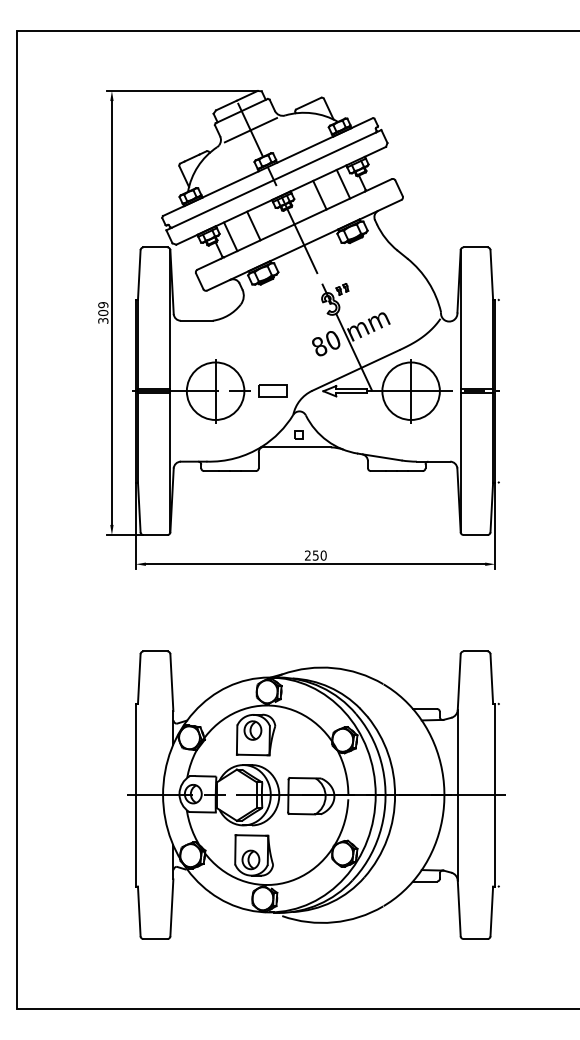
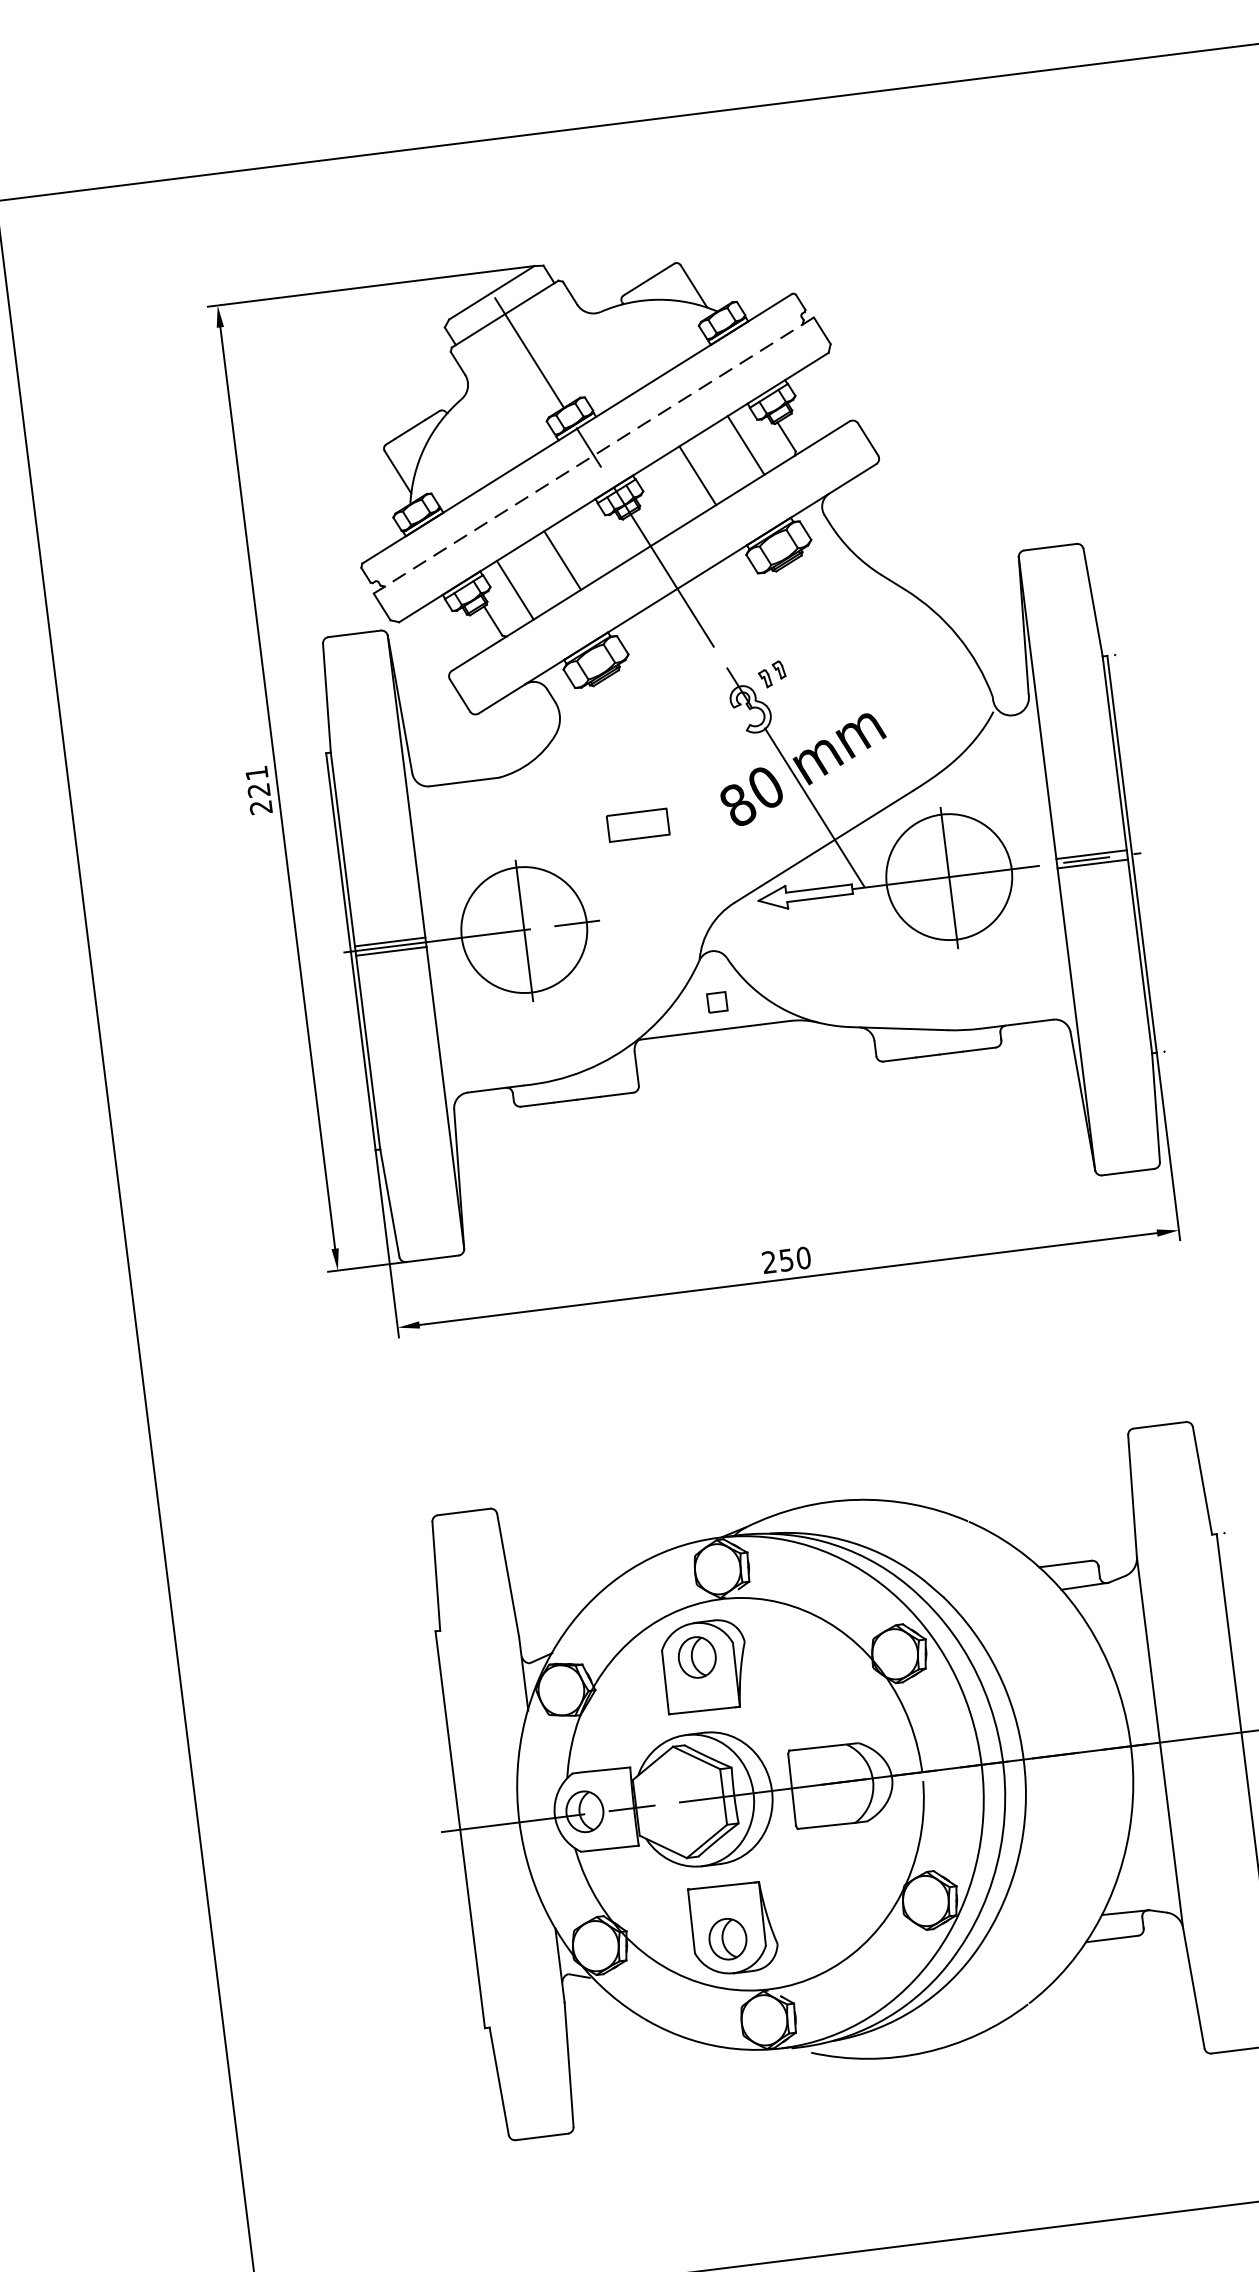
line: (250, 130) -> (529, 353), removed
line: (273, 180) -> (593, 456), solid -> dashed
text: (103, 312) -> (259, 789), 309 -> 221
part: (272, 390) -> (636, 823), moved

